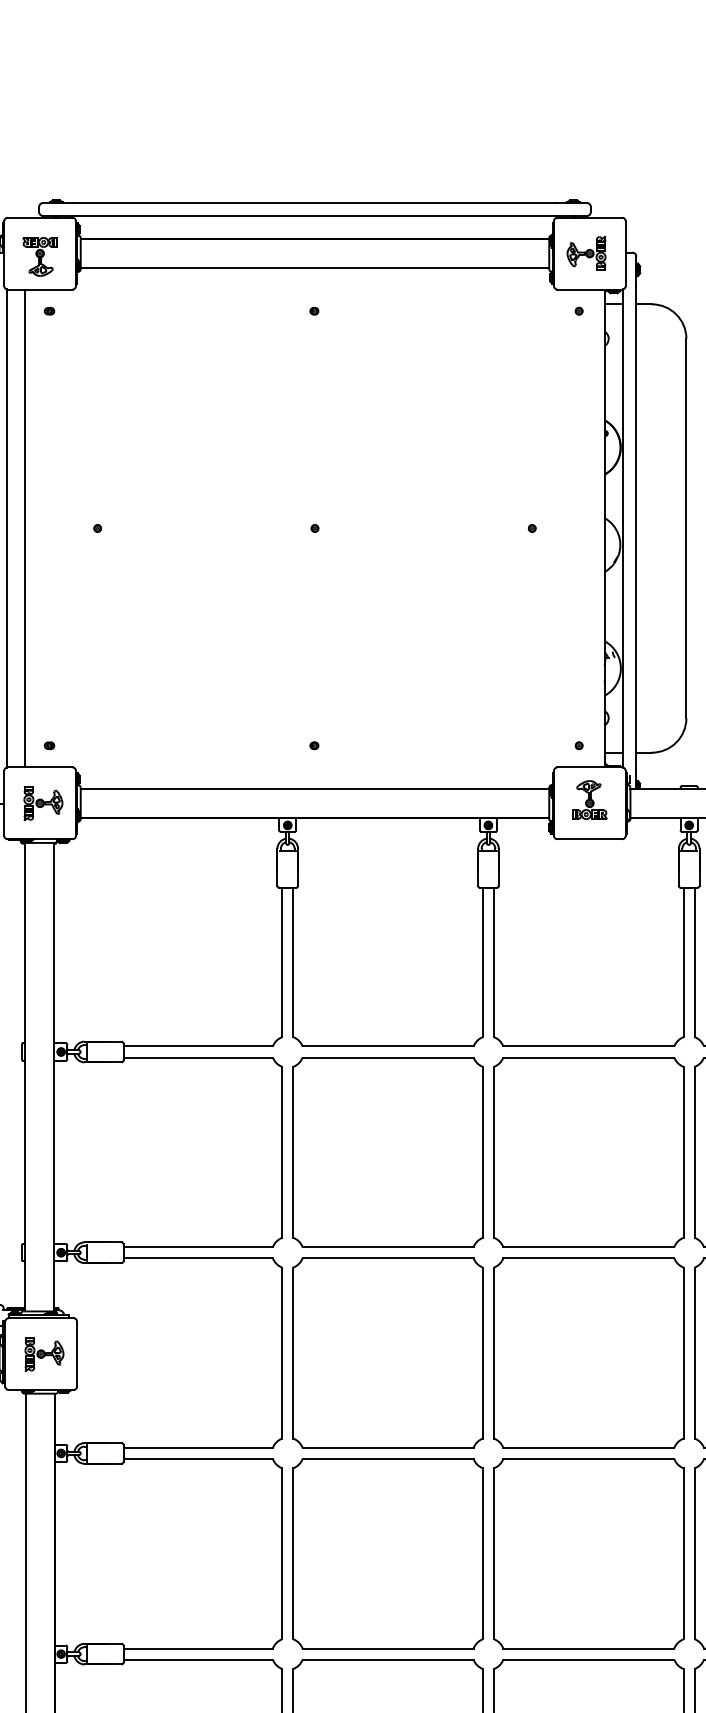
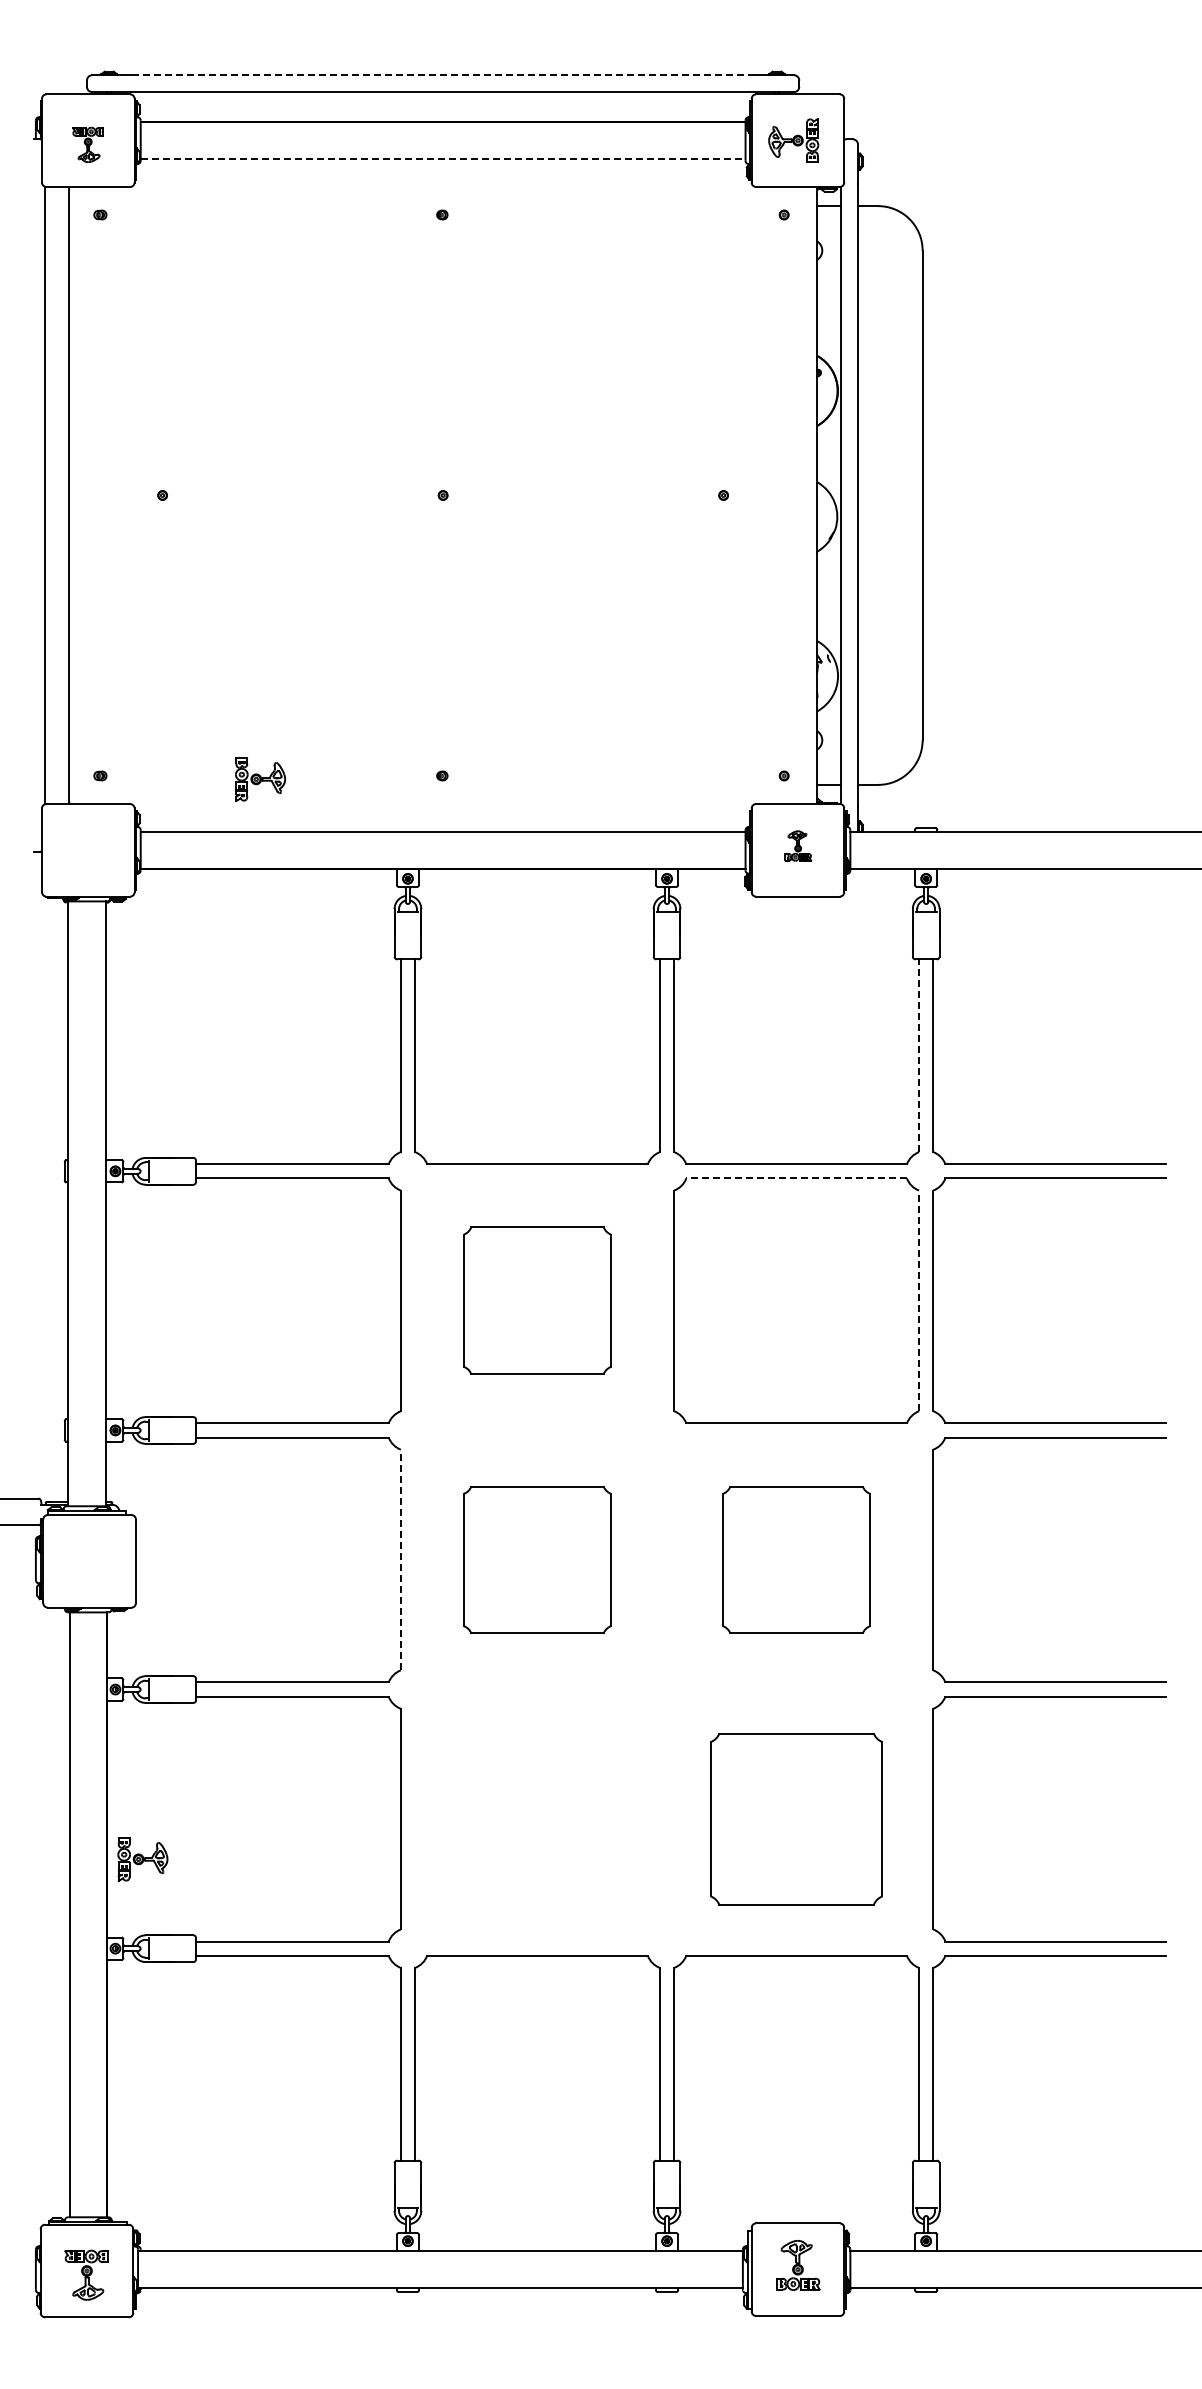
line: (315, 203) -> (443, 75), solid -> dashed
part: (39, 256) -> (87, 144), size x0.7
line: (315, 268) -> (443, 159), solid -> dashed
part: (590, 799) -> (798, 845), size x0.6
part: (43, 803) -> (260, 779), moved
line: (683, 962) -> (919, 1055), solid -> dashed
line: (588, 1057) -> (796, 1178), solid -> dashed
part: (388, 1152) -> (537, 1300), size x0.6
line: (683, 1152) -> (919, 1300), solid -> dashed
line: (281, 1352) -> (400, 1559), solid -> dashed
part: (388, 1352) -> (537, 1559), size x0.6
part: (588, 1352) -> (796, 1559), size x0.6
part: (44, 1354) -> (142, 1859), moved
part: (388, 1554) -> (537, 1819), removed
part: (588, 1554) -> (796, 1819), size x0.7

